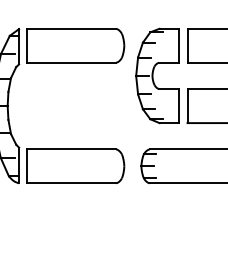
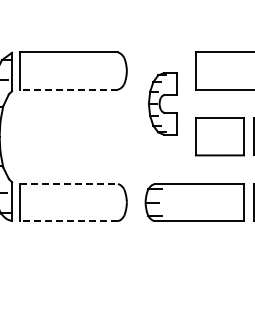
line: (71, 62) -> (69, 89), solid -> dashed
part: (156, 75) -> (162, 103), size x0.6
line: (71, 149) -> (69, 184), solid -> dashed
line: (71, 183) -> (69, 221), solid -> dashed

